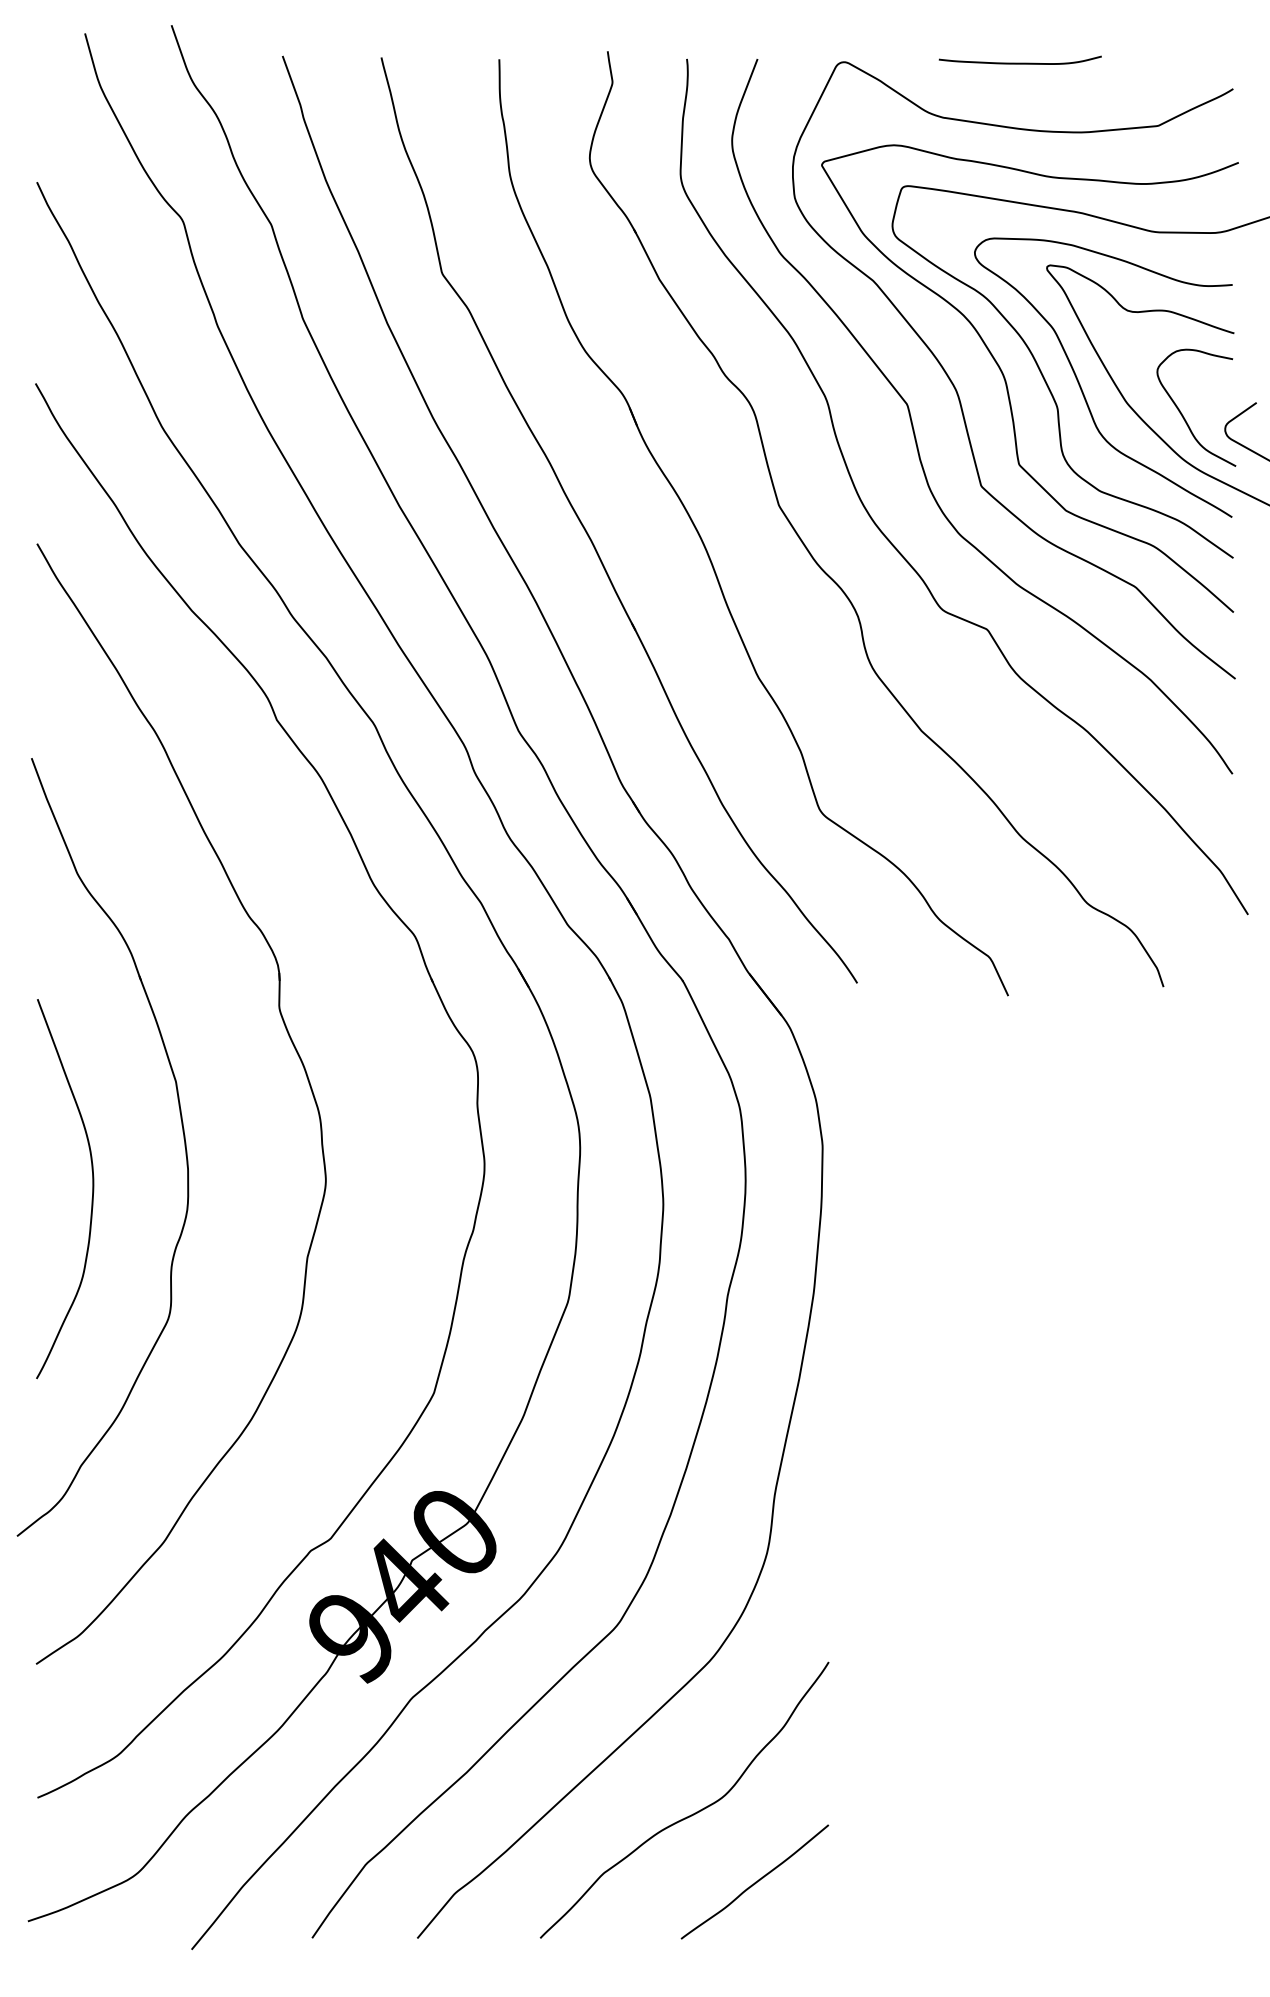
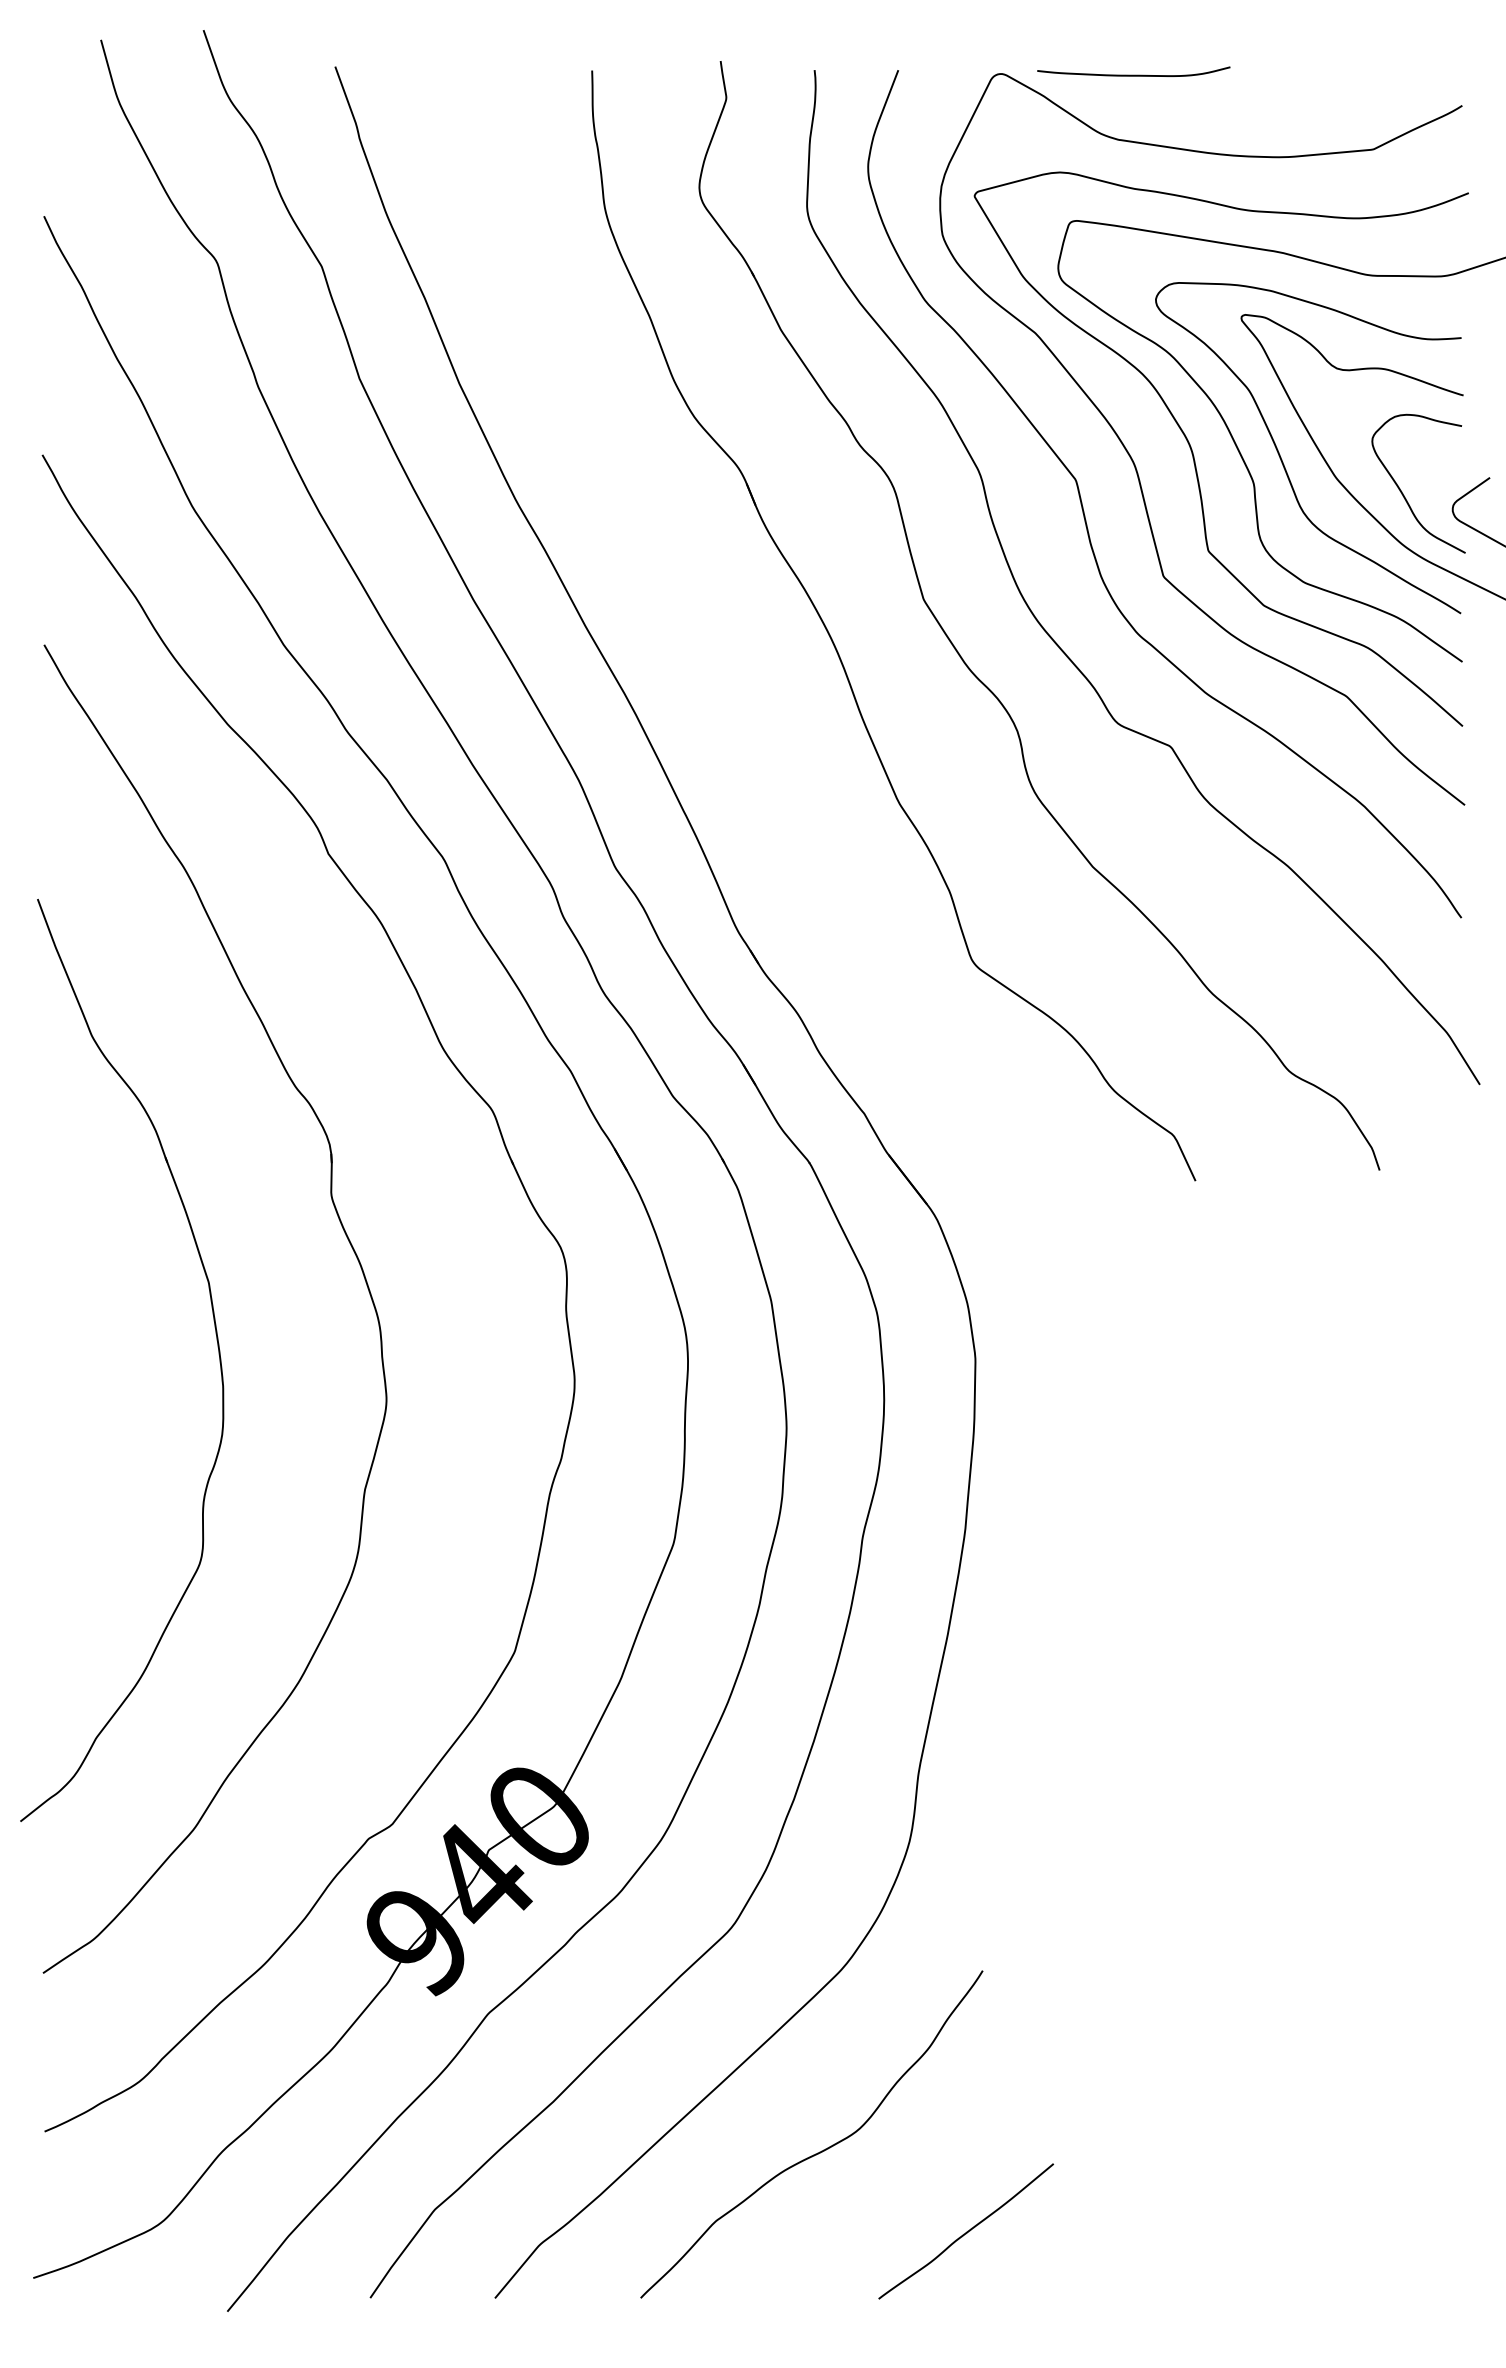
curve: (1020, 62) -> (1133, 74), moved
part: (590, 537) -> (700, 637), removed
curve: (92, 1188) -> (109, 1409), removed
curve: (755, 1882) -> (966, 2231), moved

